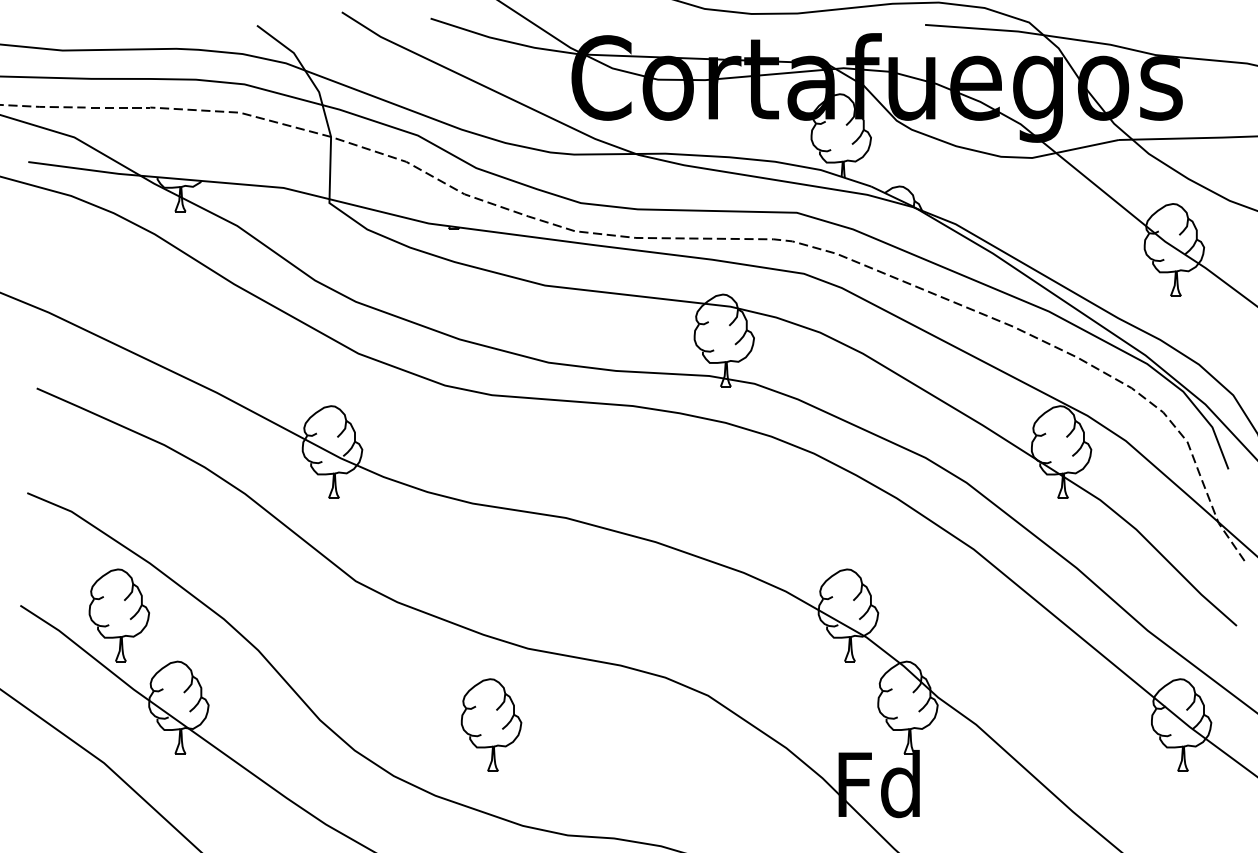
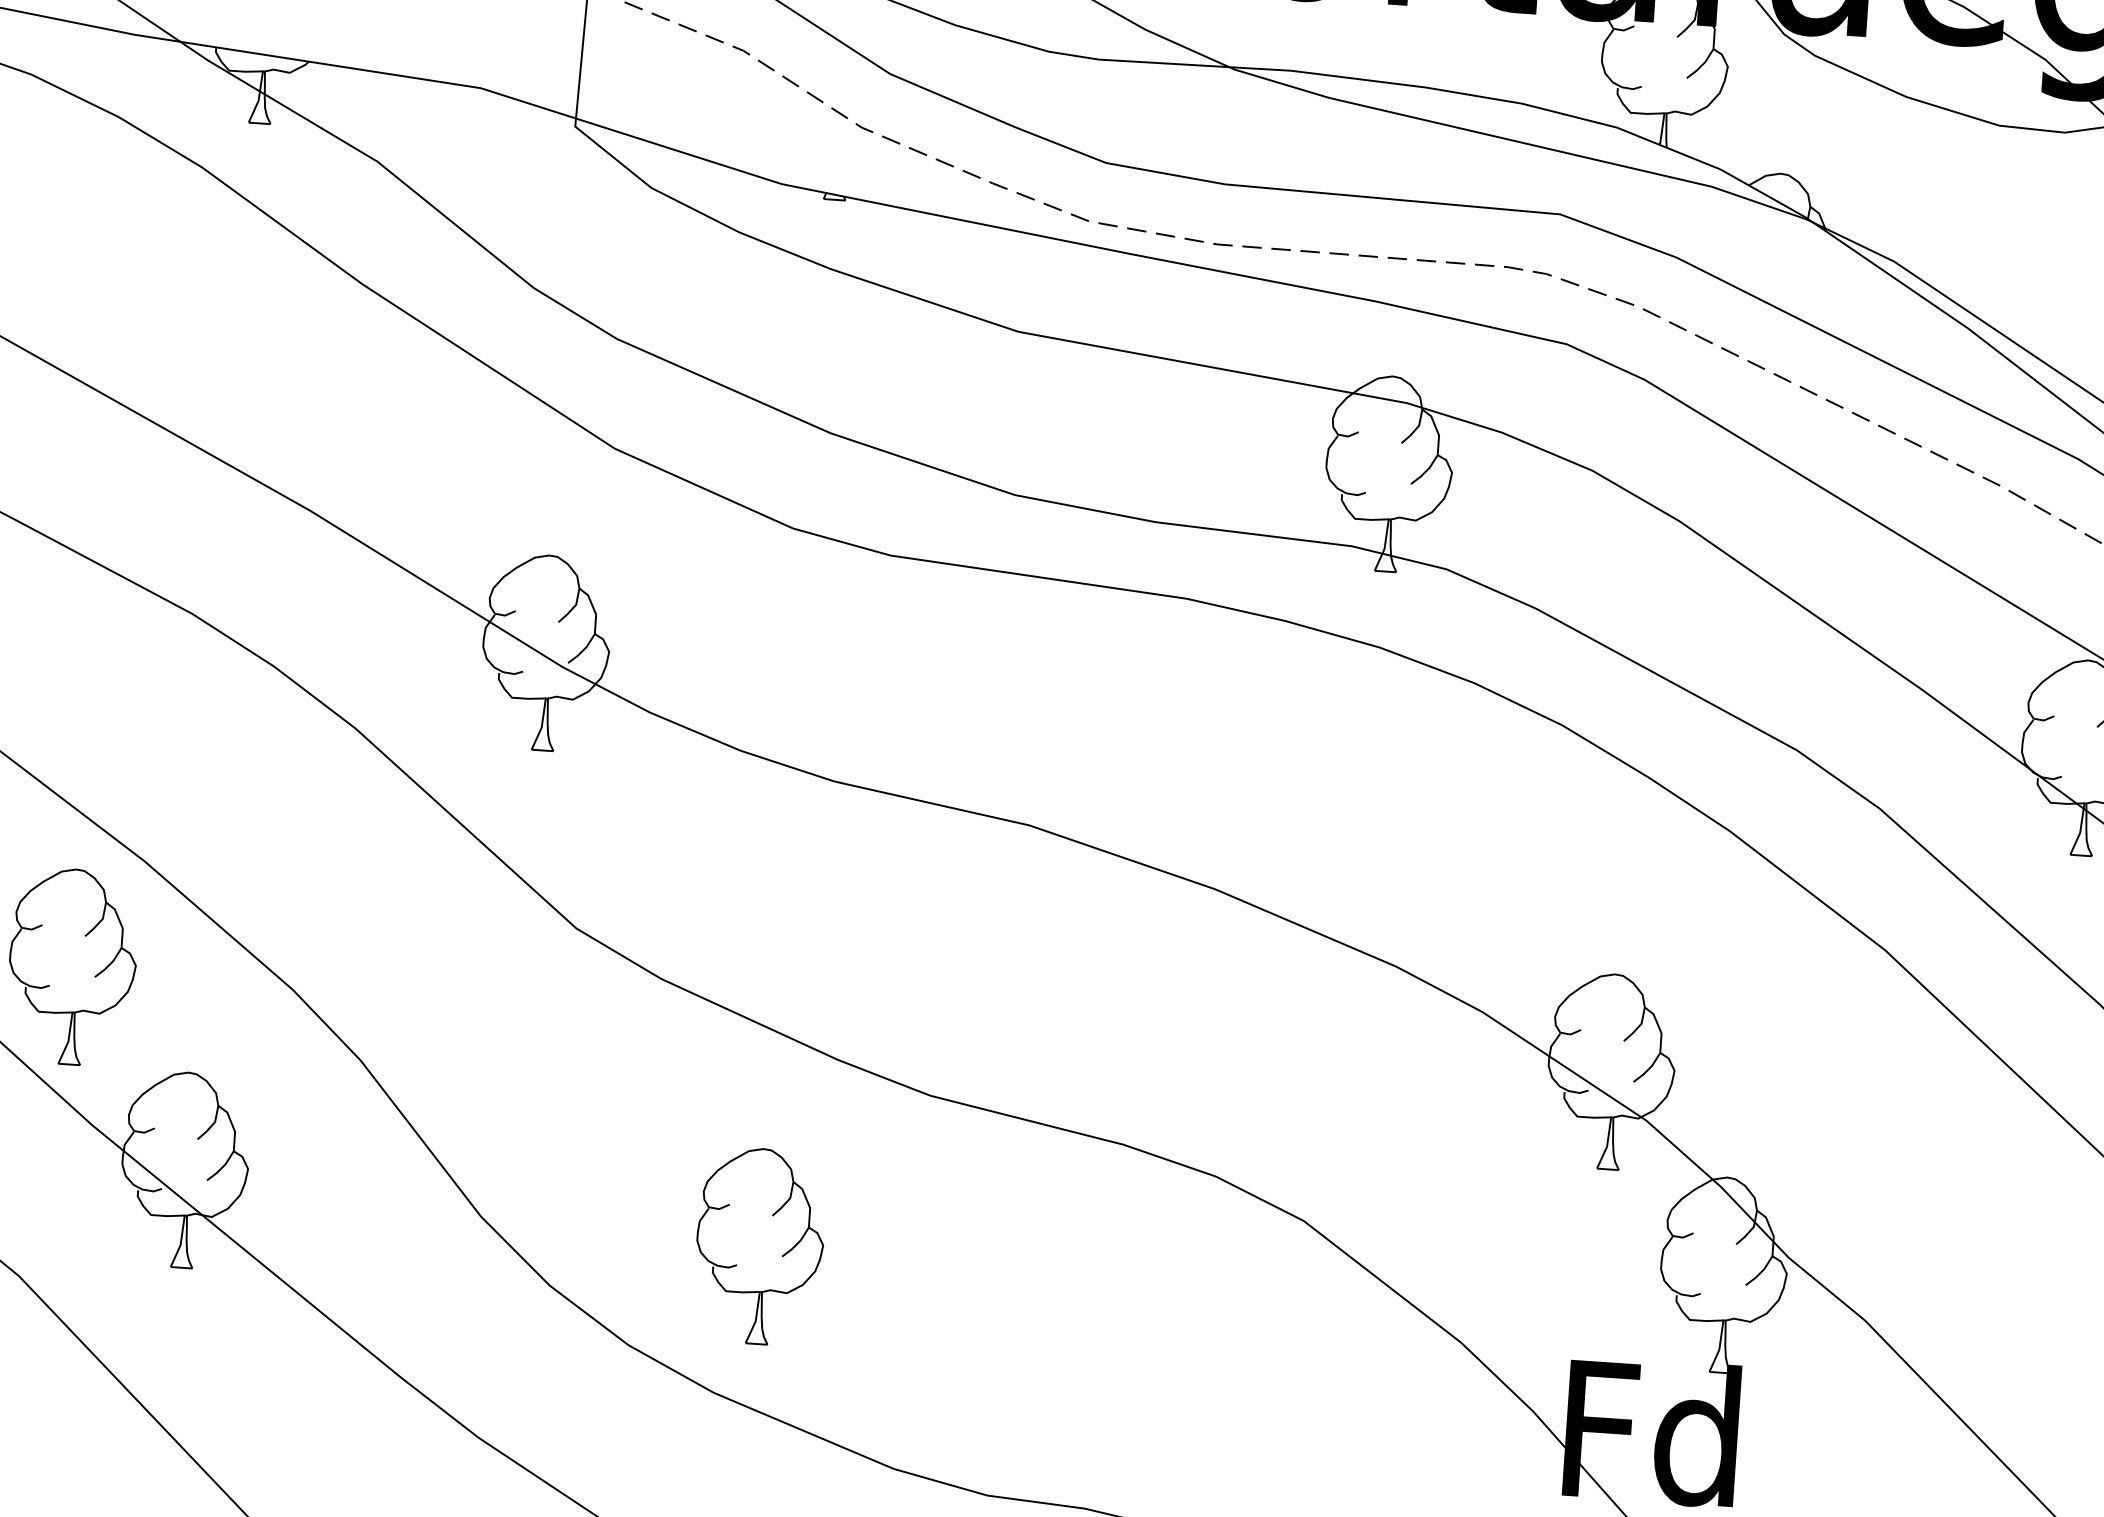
part: (491, 724) -> (759, 1244), moved

